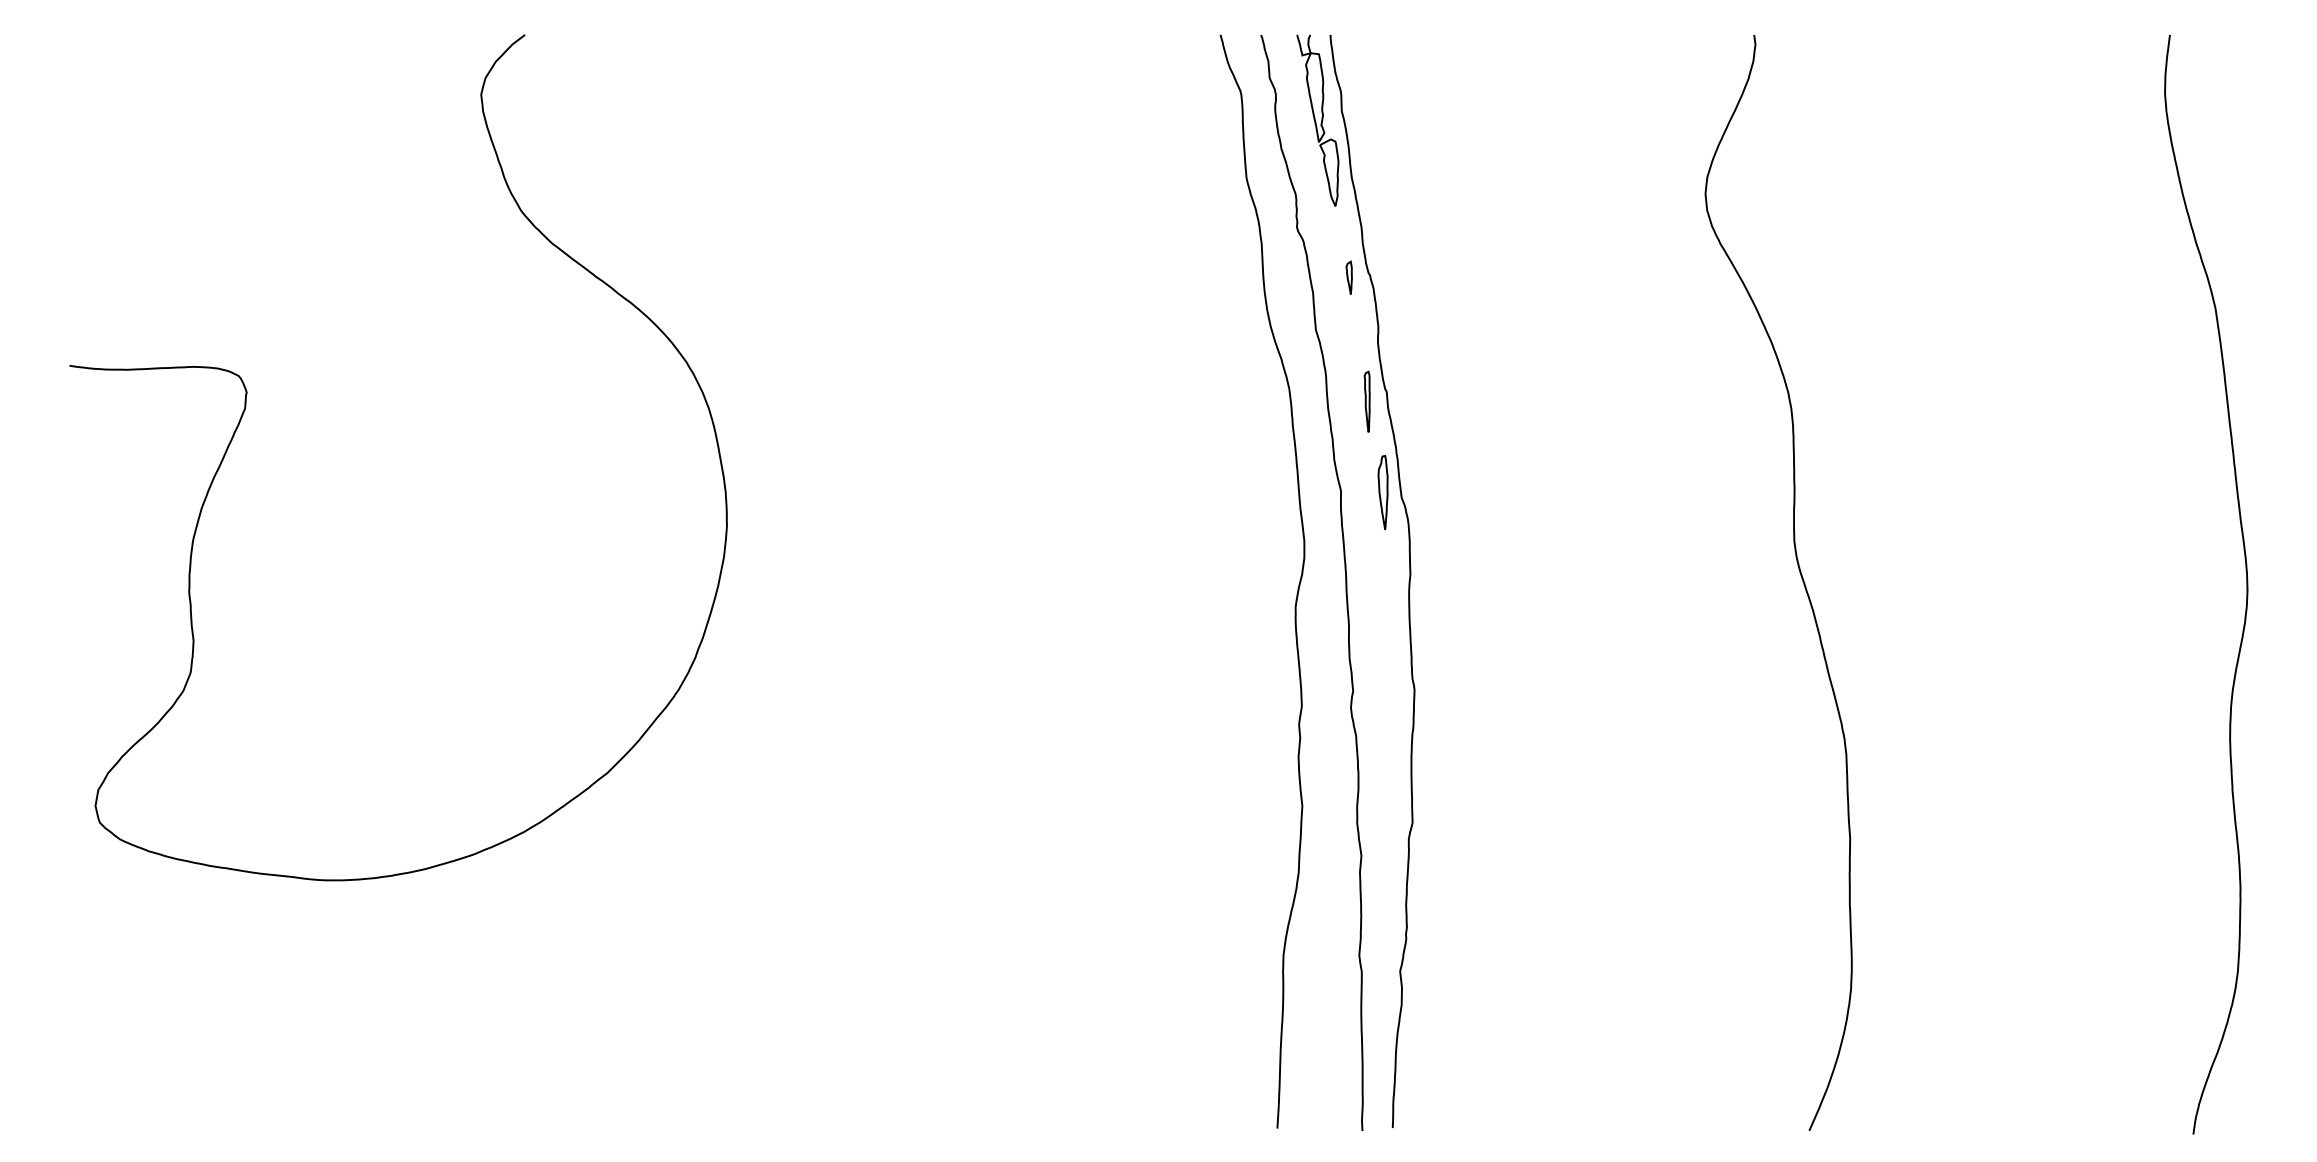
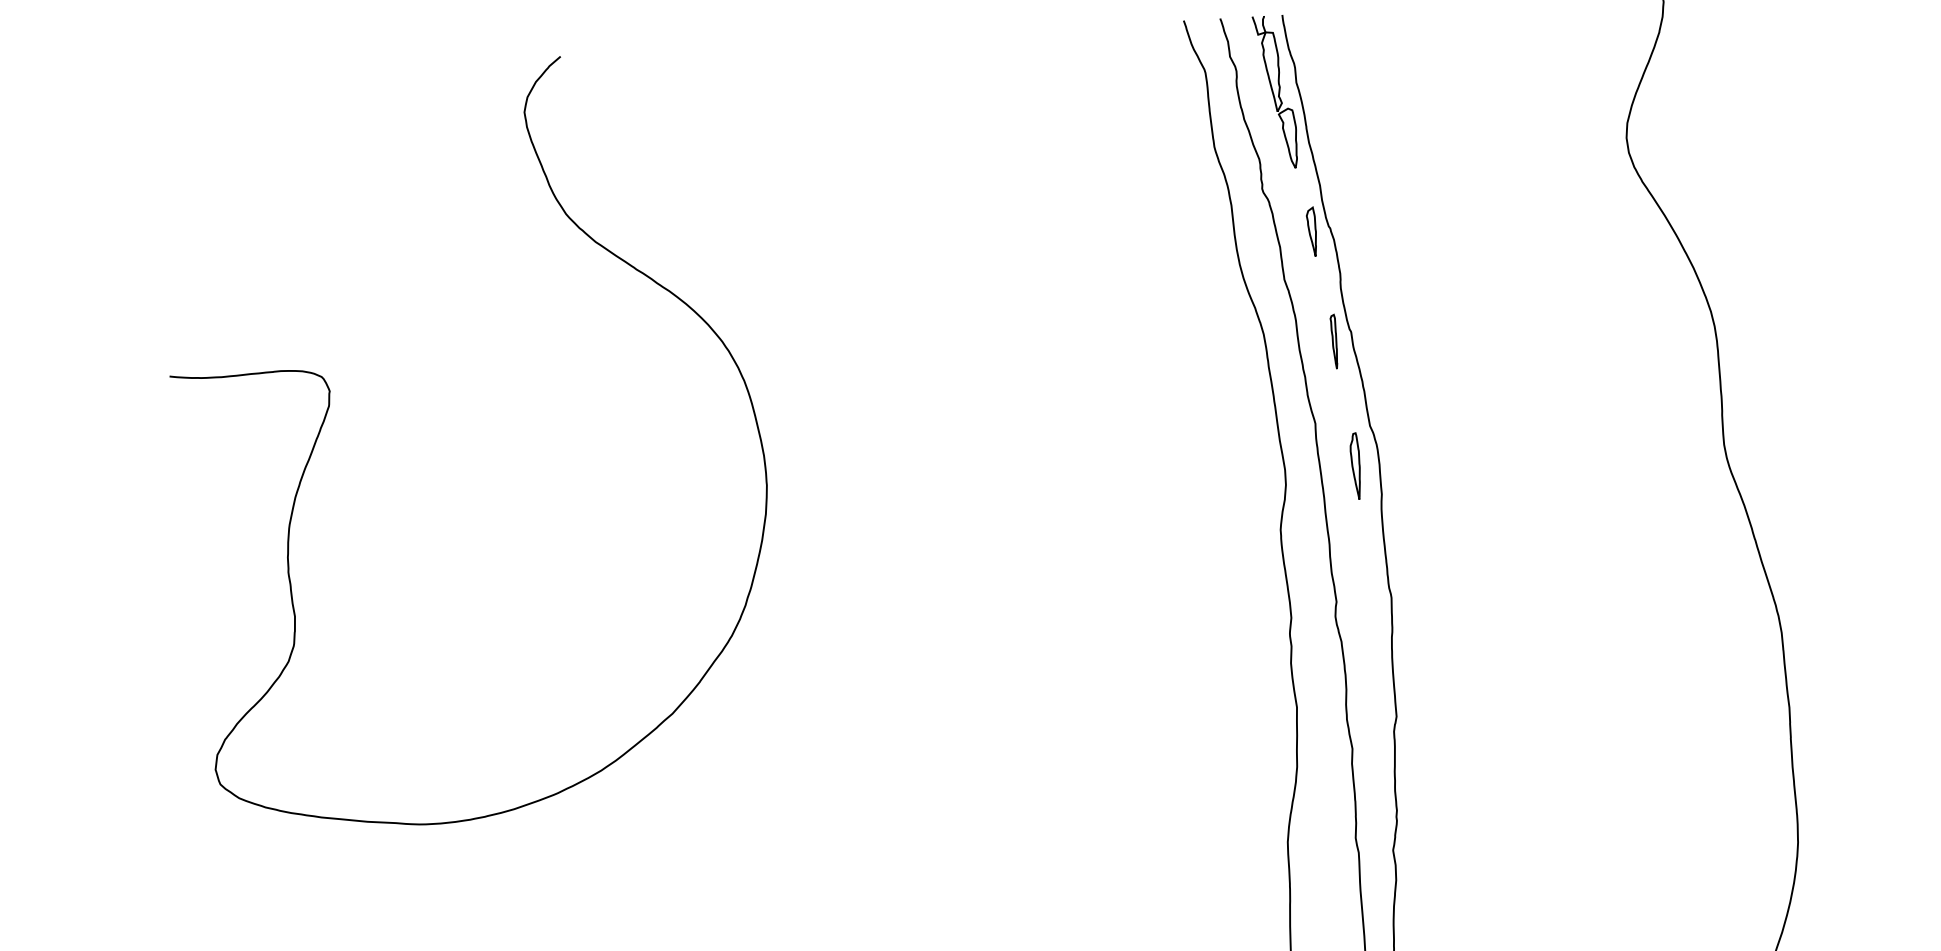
part: (1348, 277) -> (1311, 231), size x1.67
part: (1382, 491) -> (1355, 465), moved

